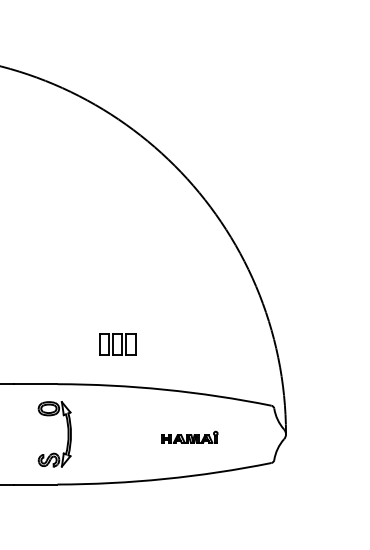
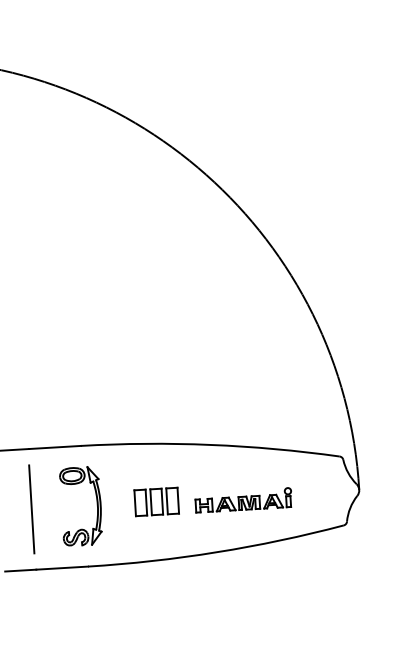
part: (117, 344) -> (156, 502), moved
line: (13, 433) -> (31, 508), added
part: (189, 437) -> (243, 500), size x1.43

